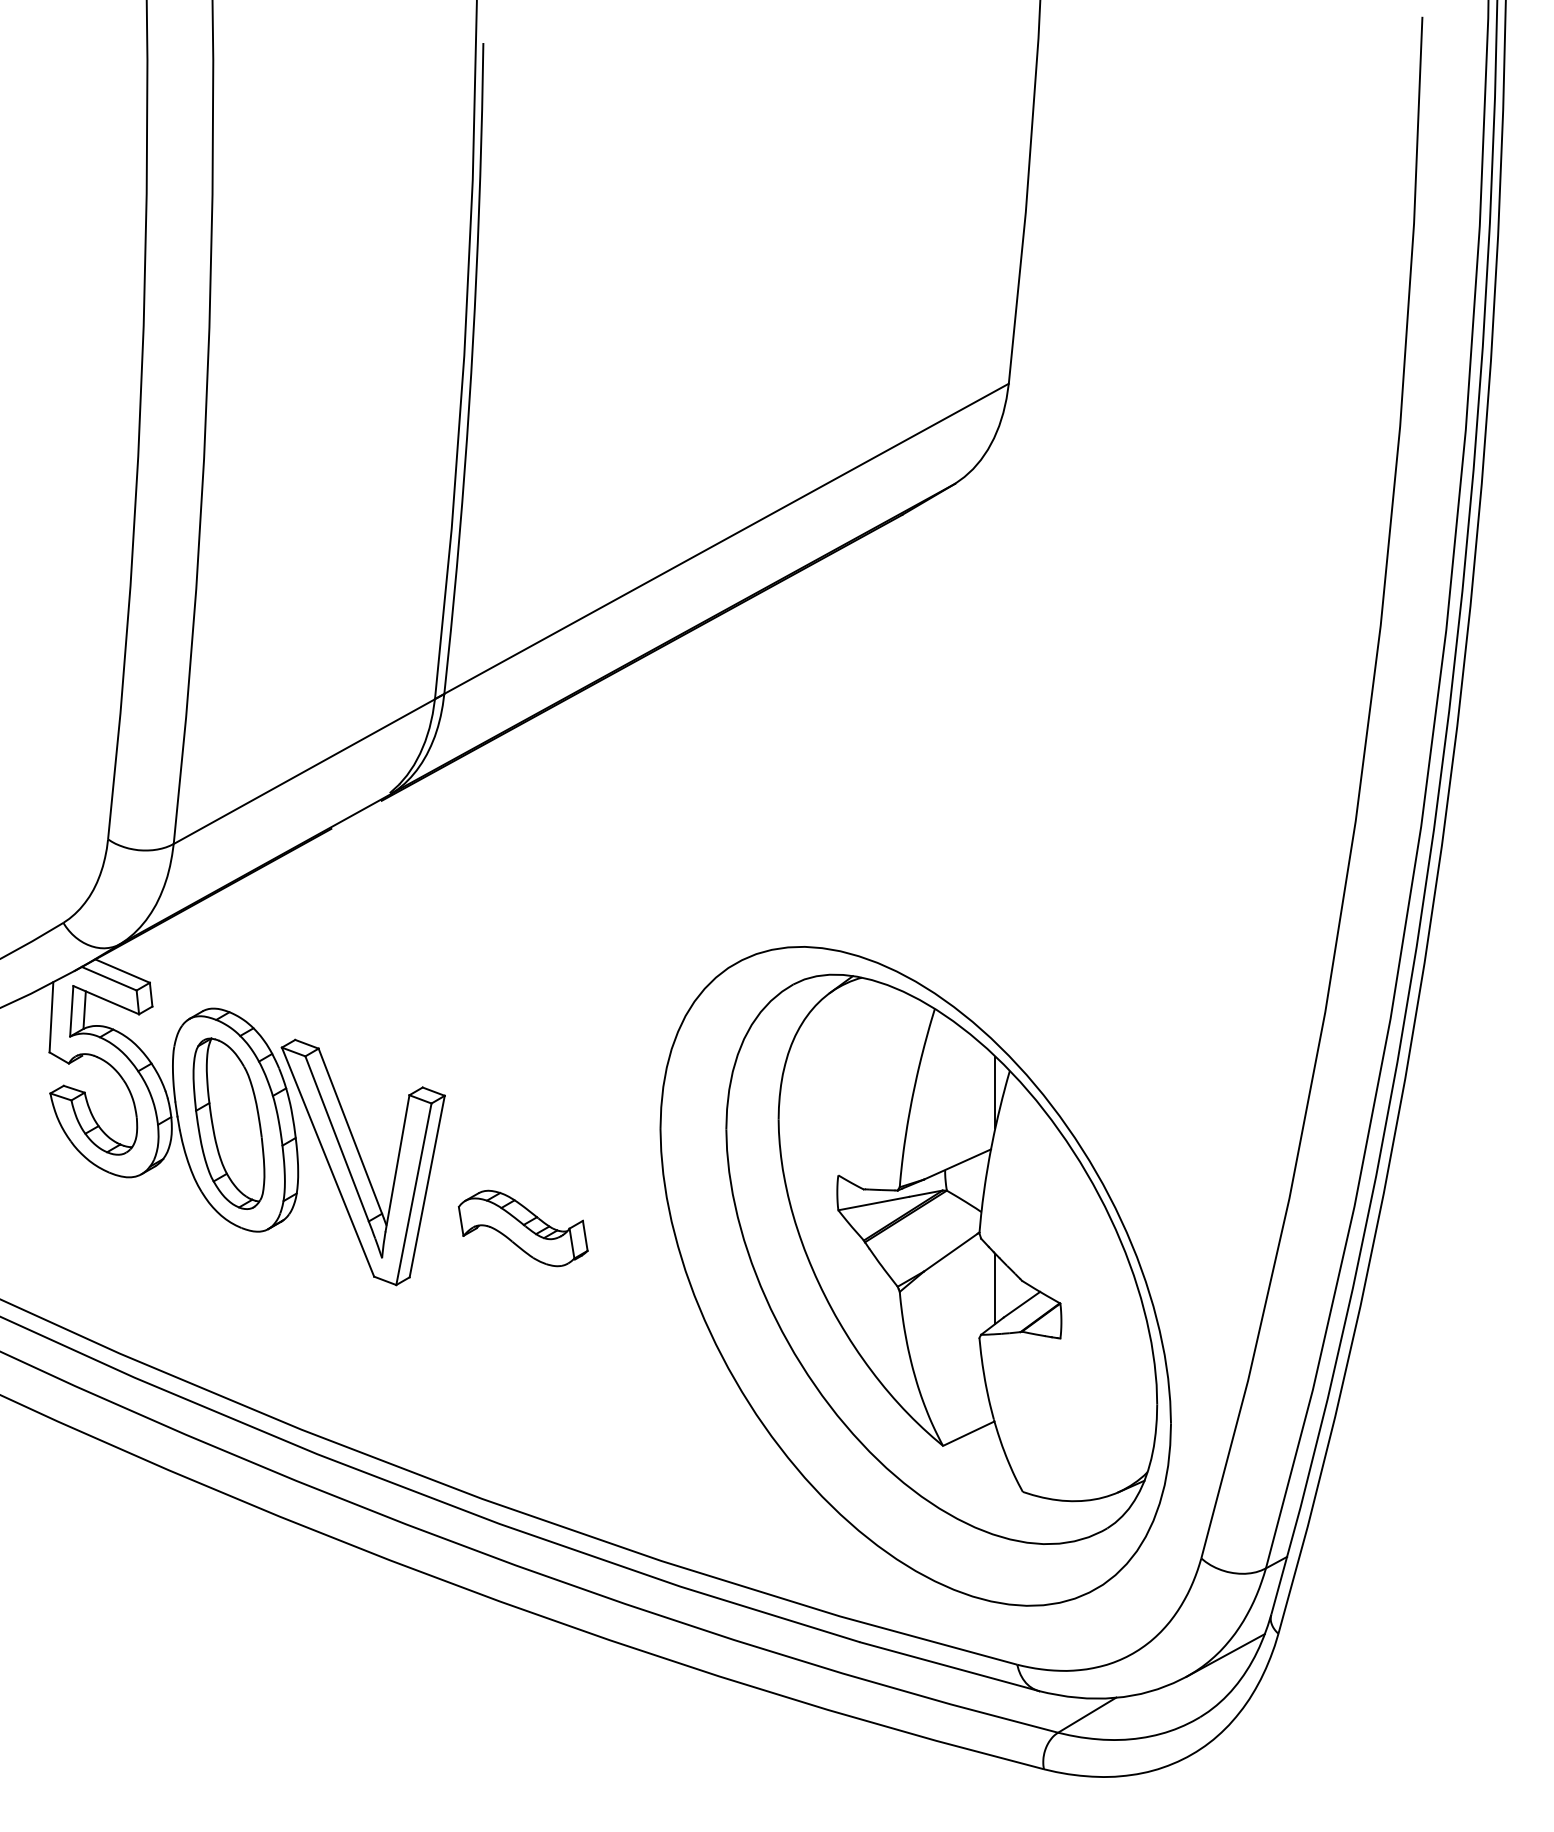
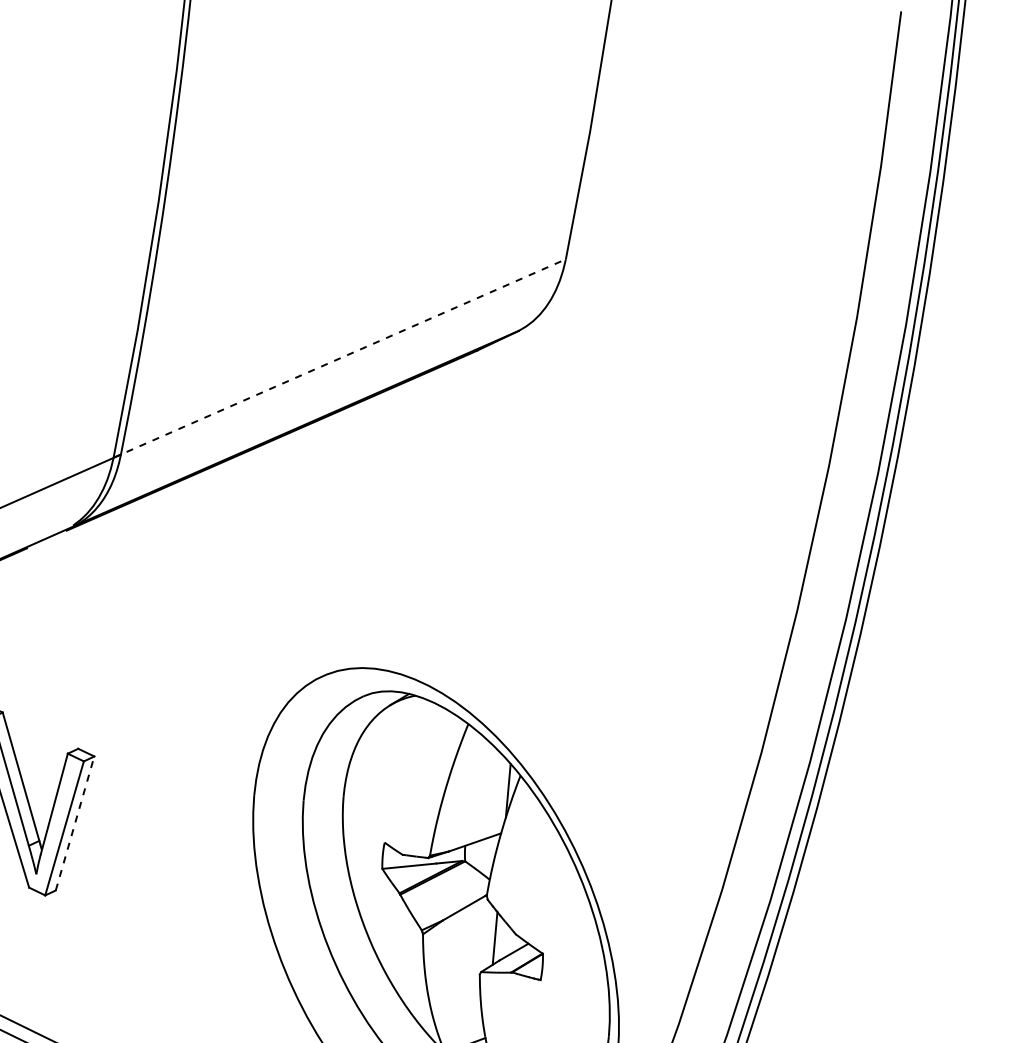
line: (722, 541) -> (340, 358), solid -> dashed
line: (427, 1186) -> (75, 823), solid -> dashed
part: (522, 1228) -> (143, 861), removed

